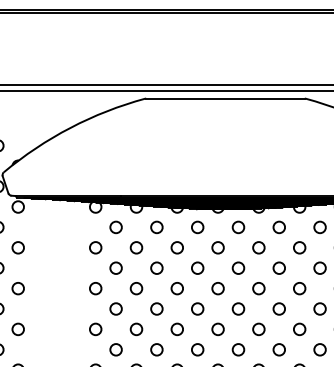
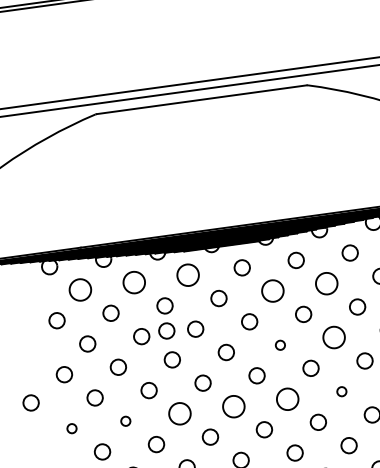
circle: (115, 227) -> (79, 290), size x1.4
circle: (156, 227) -> (133, 282), size x1.4
circle: (197, 227) -> (188, 275), size x1.4
circle: (258, 247) -> (272, 290), size x1.4
circle: (299, 247) -> (326, 283), size x1.4
circle: (175, 266) -> (166, 330), added
circle: (258, 288) -> (279, 345), size x0.6
circle: (299, 288) -> (334, 337), size x1.4
circle: (67, 305) -> (30, 402), added
circle: (217, 328) -> (232, 405), size x1.4
circle: (258, 328) -> (287, 397), size x1.4
circle: (95, 329) -> (71, 428), size x0.6
circle: (136, 329) -> (125, 421), size x0.6
circle: (176, 329) -> (178, 414), size x1.4
circle: (299, 329) -> (341, 391), size x0.6

